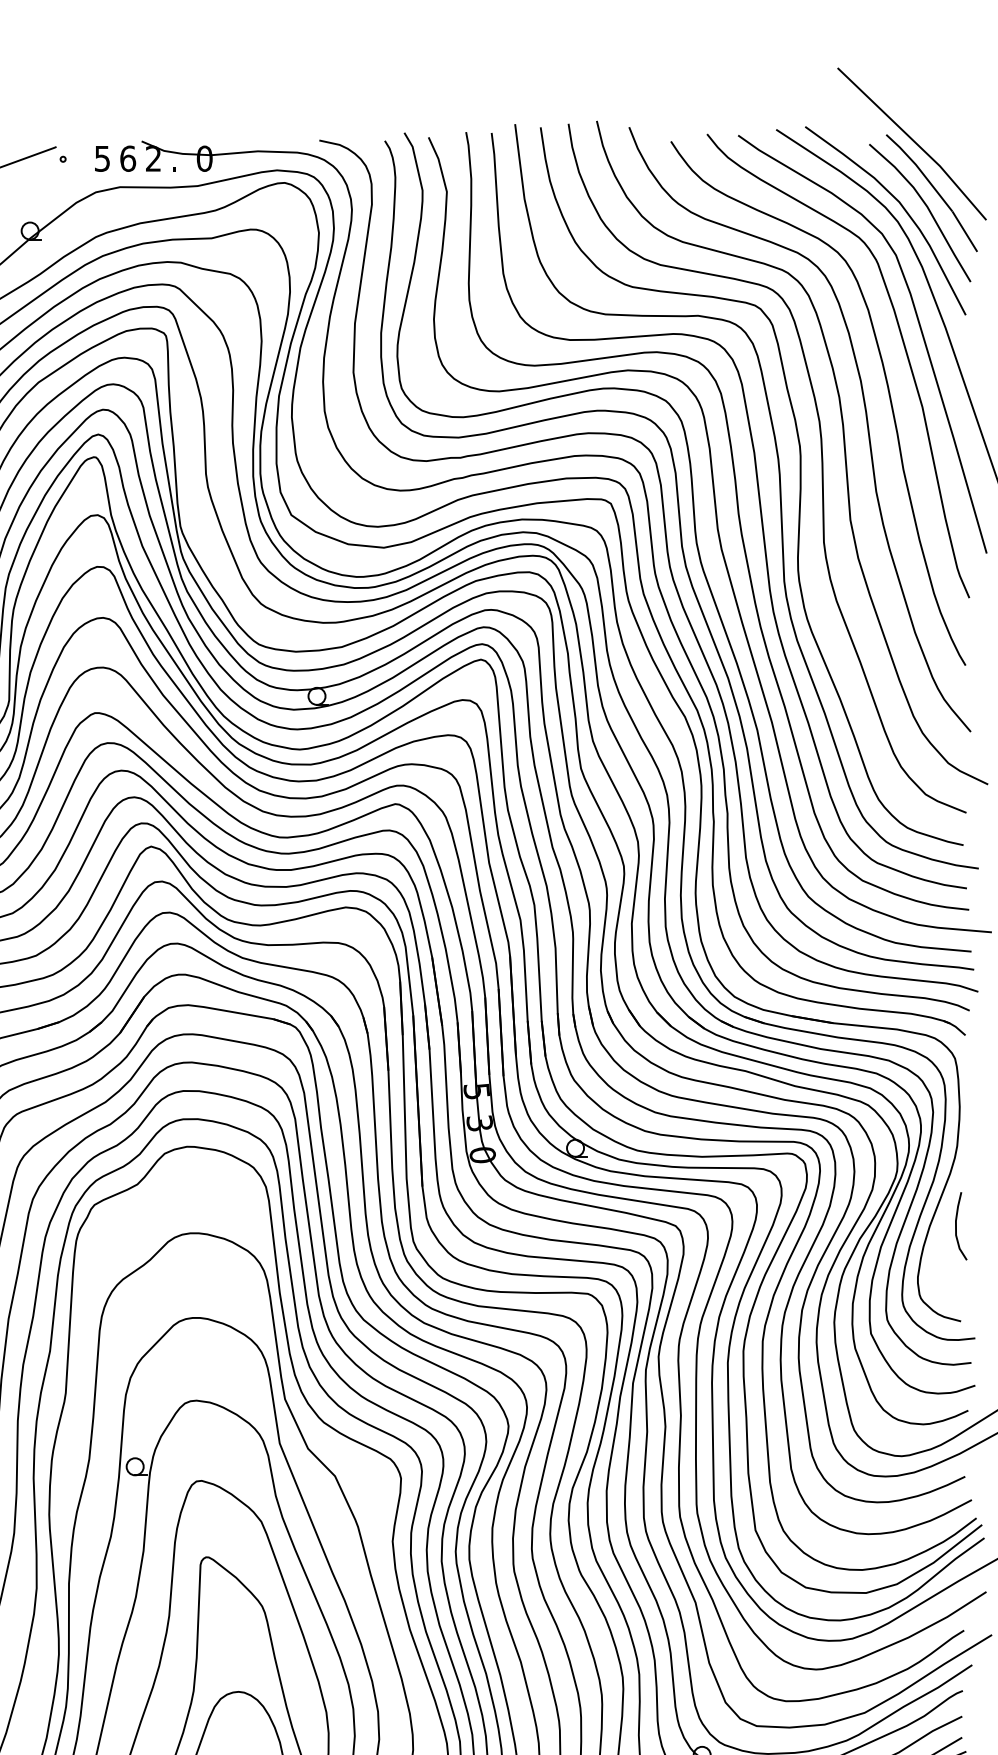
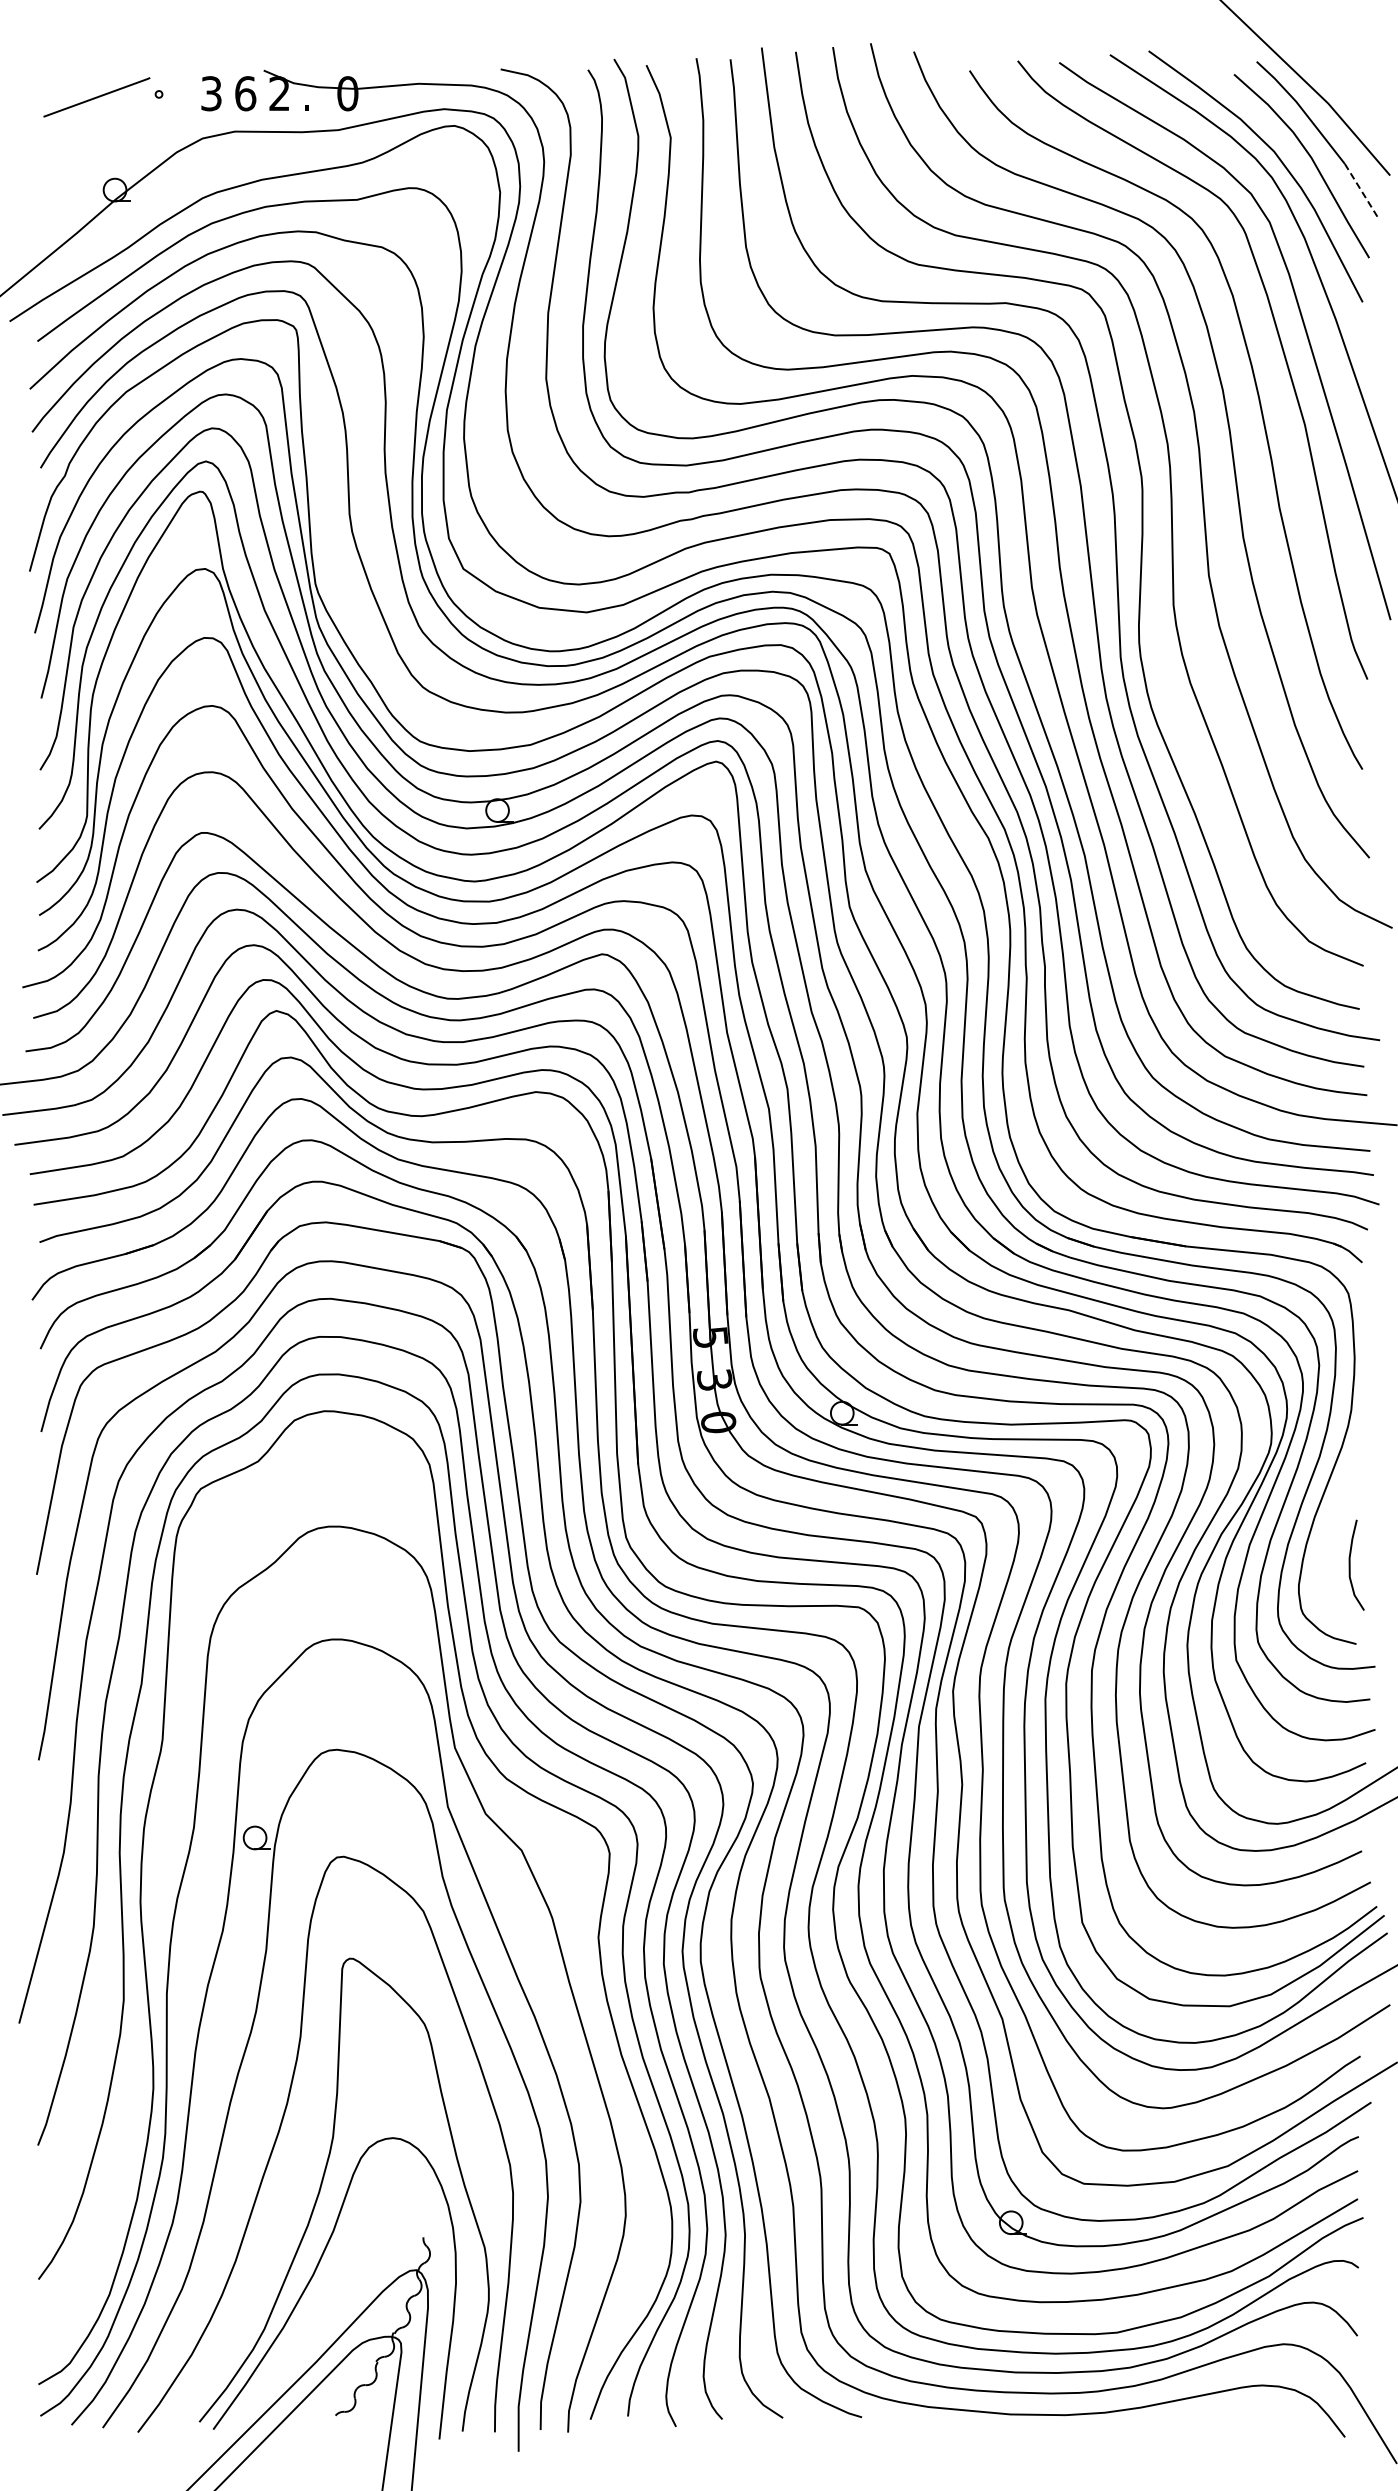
text: (102, 158) -> (211, 93), 5 -> 3
line: (964, 231) -> (1361, 190), solid -> dashed
curve: (956, 1225) -> (1350, 1564), moved

